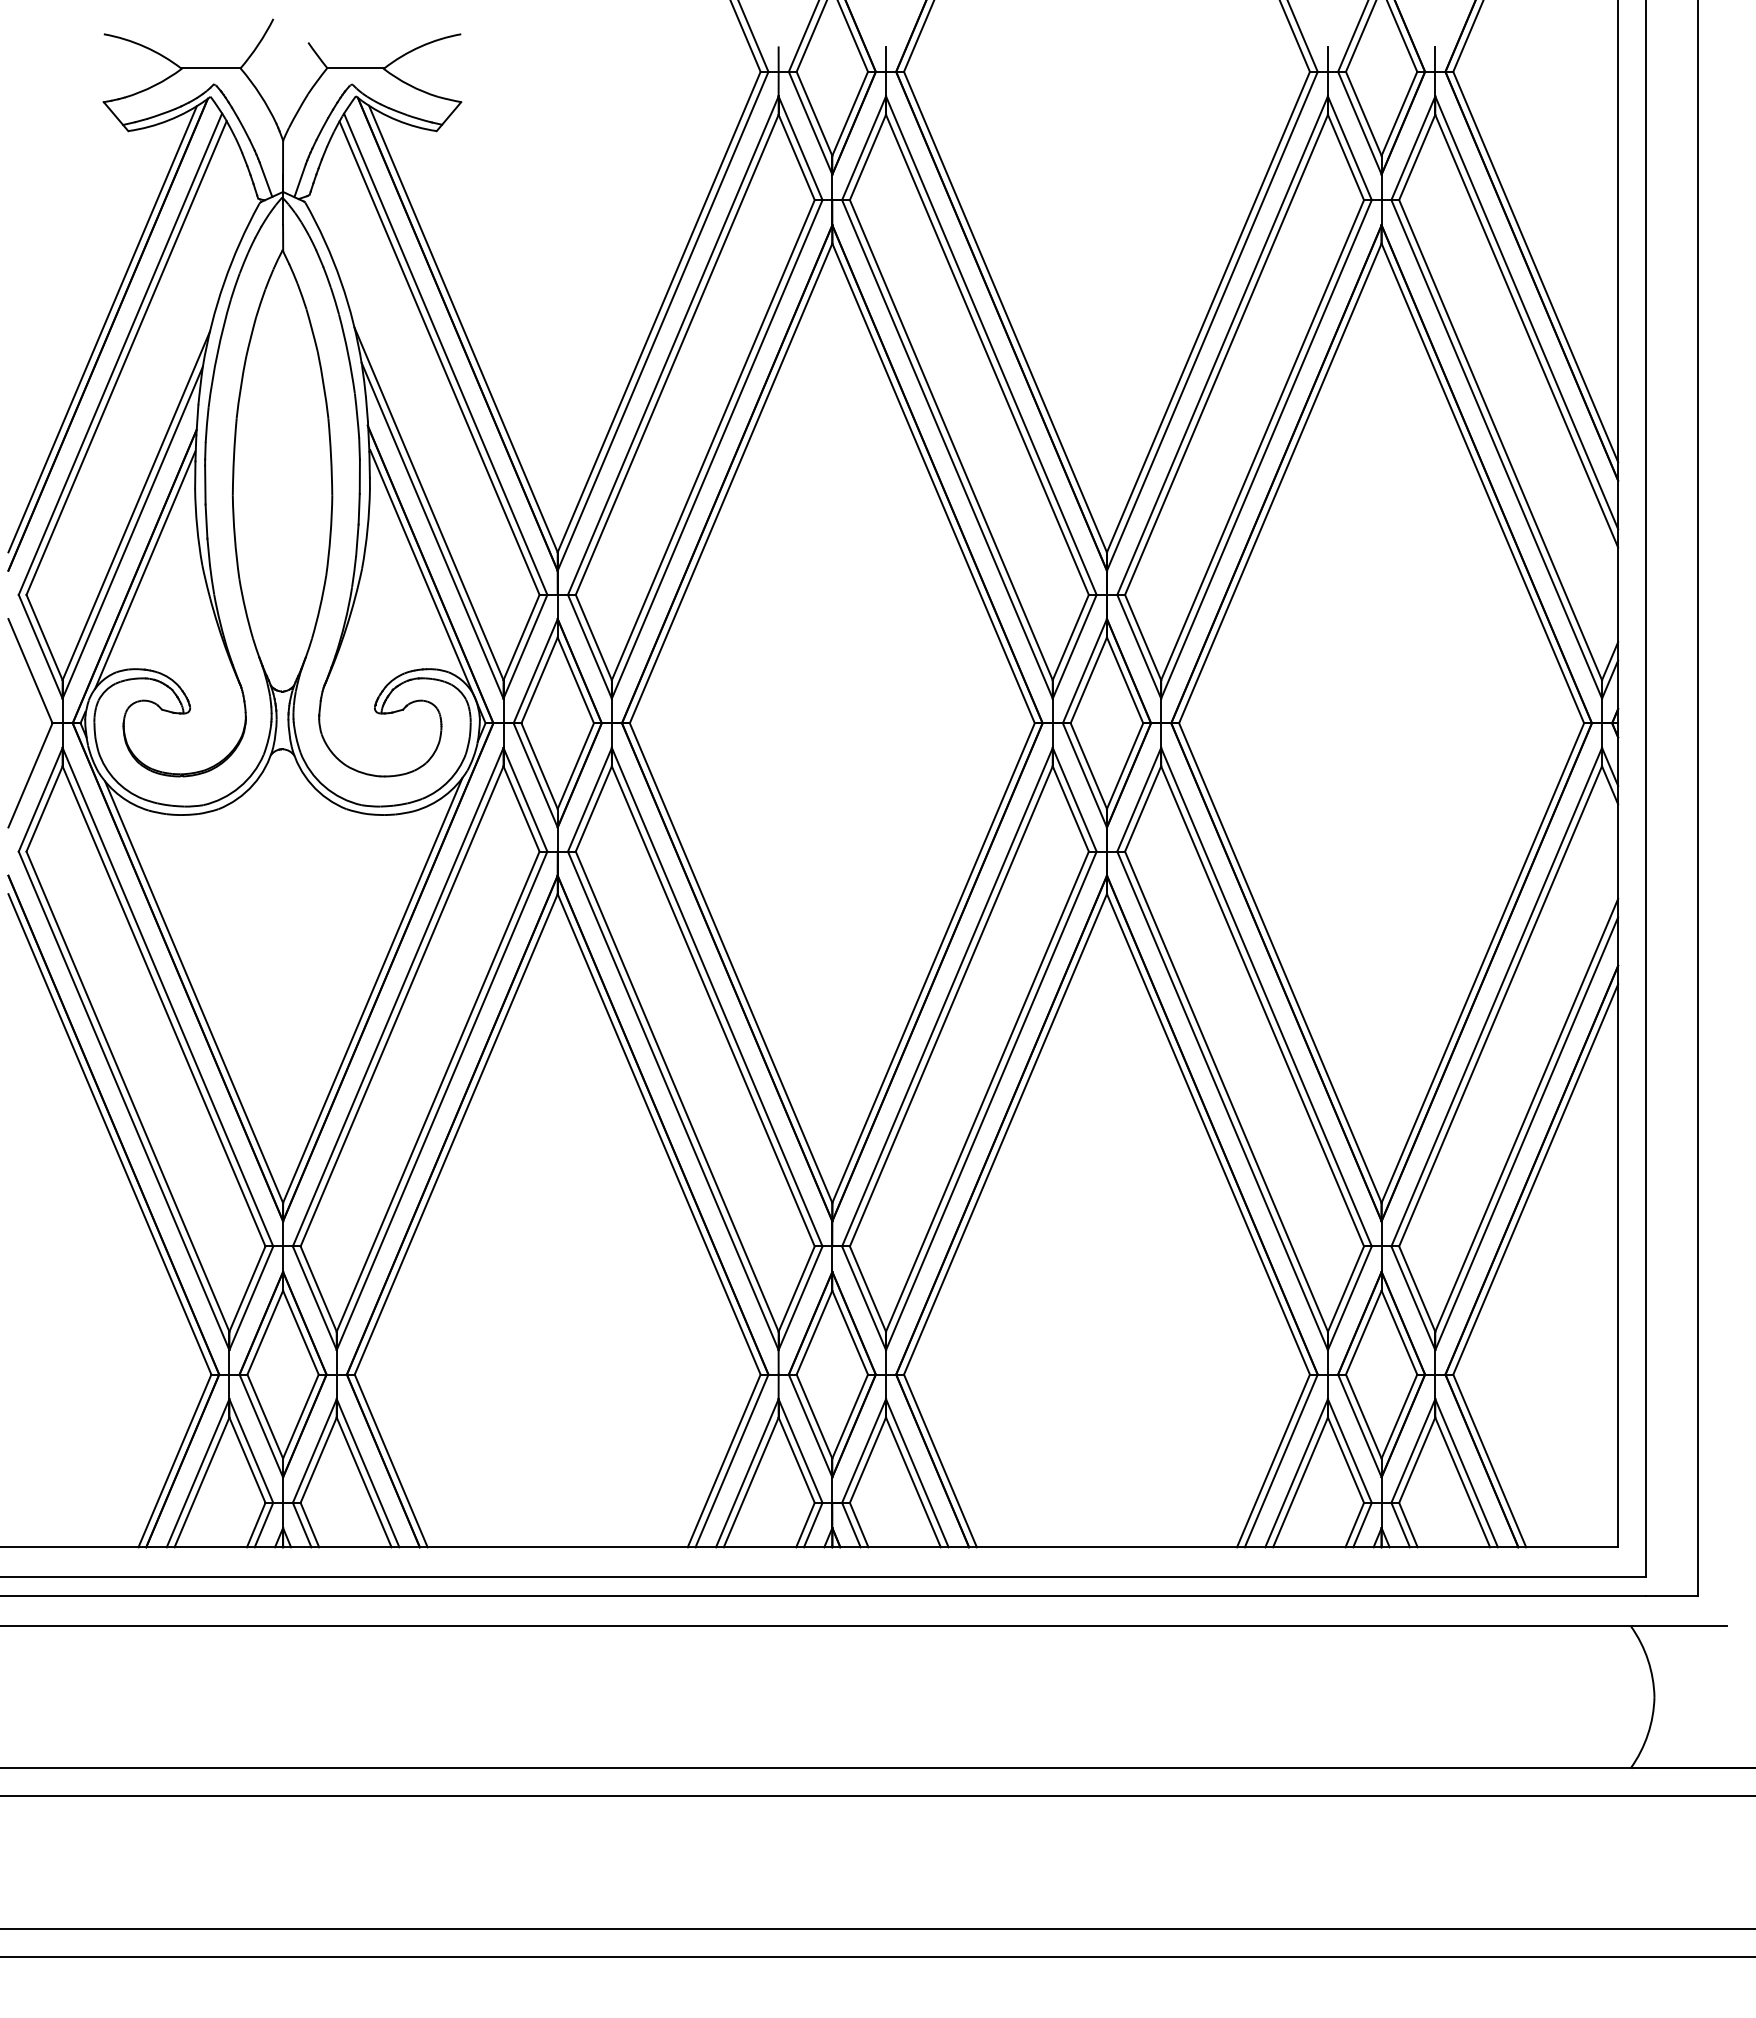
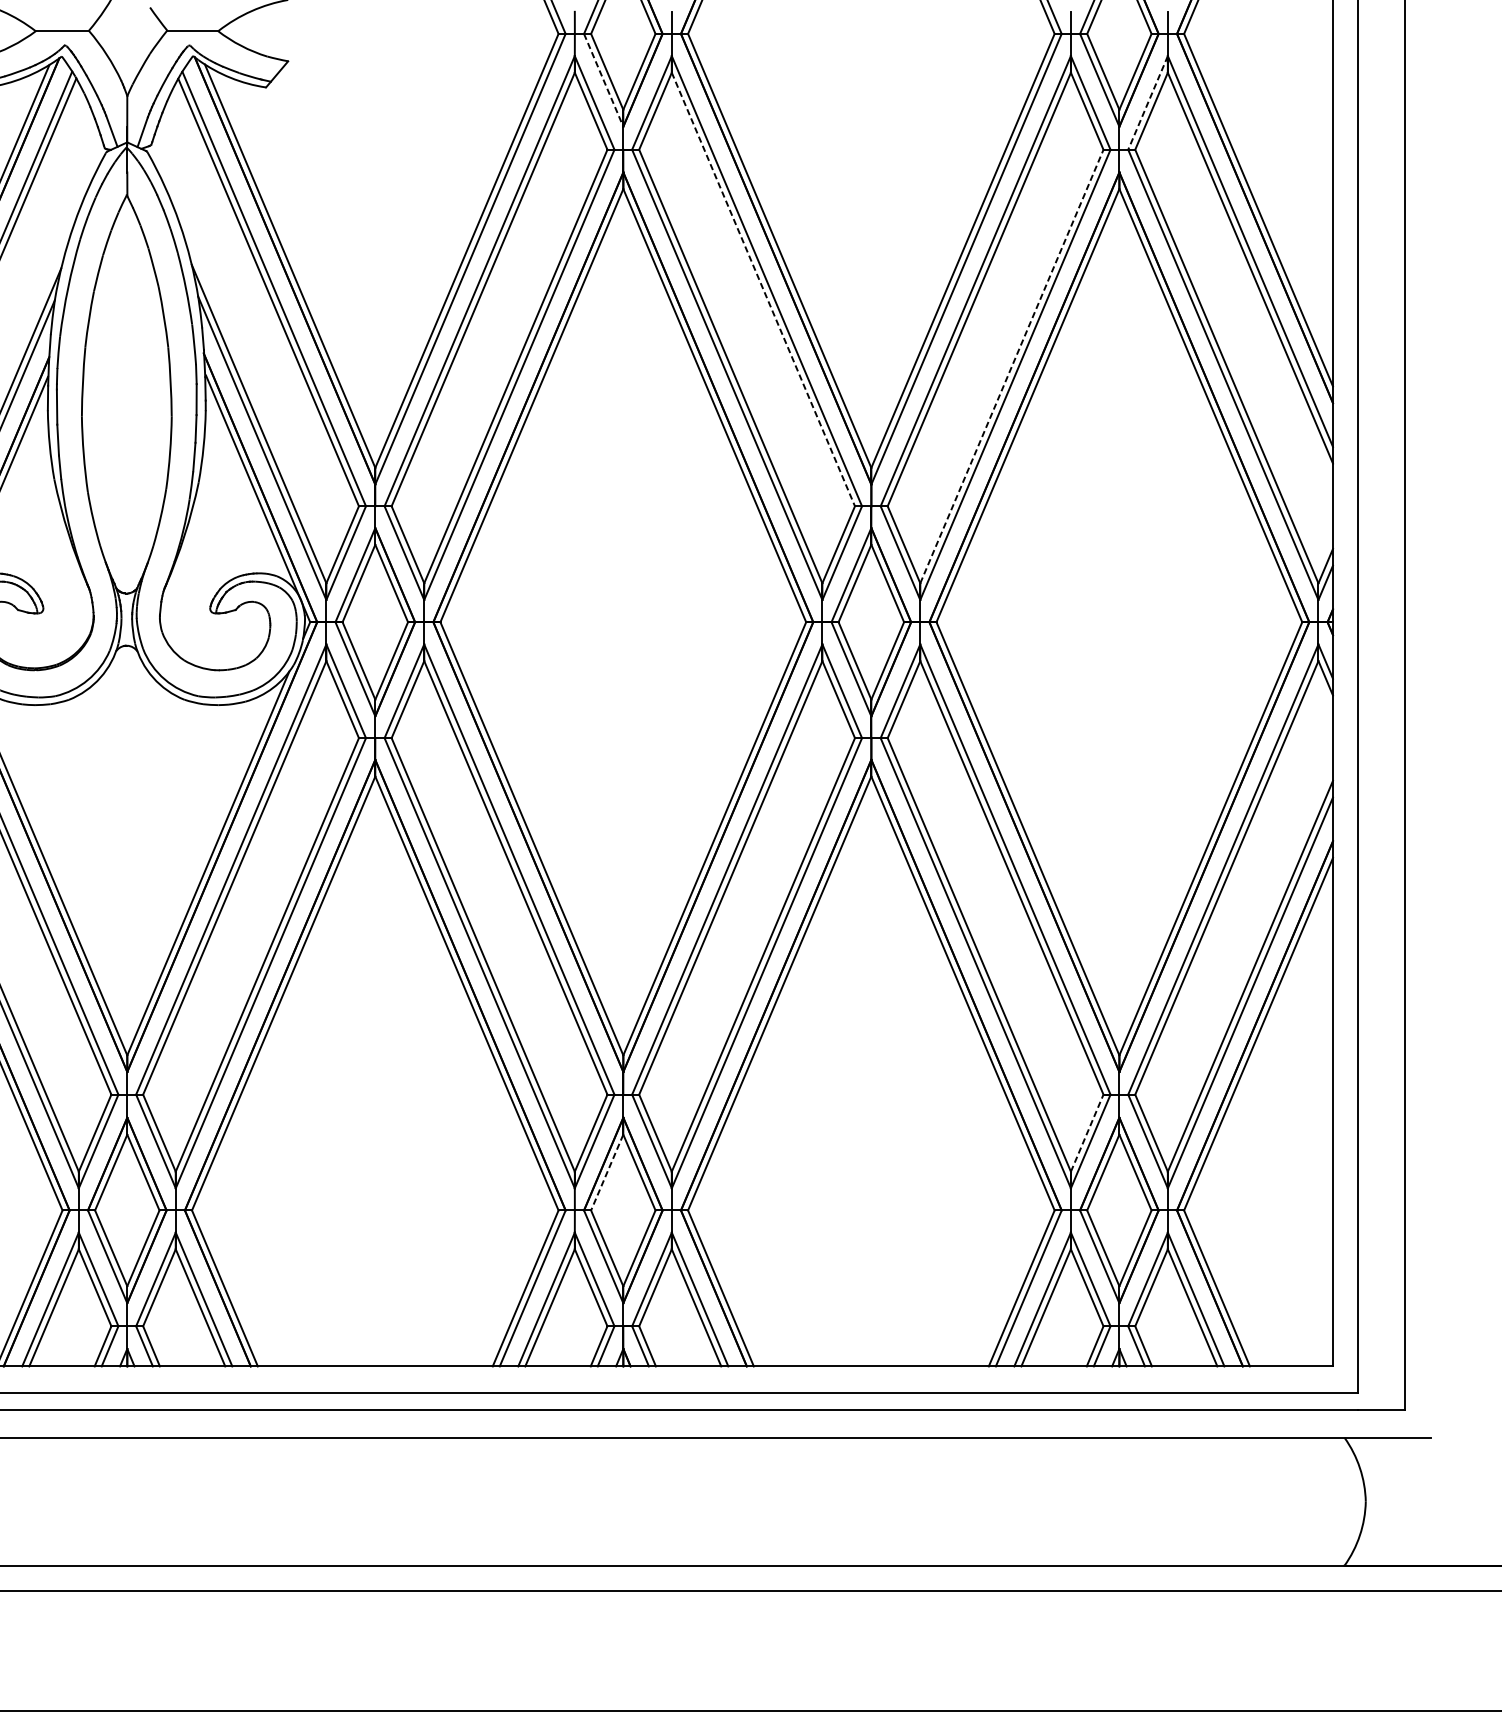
line: (810, 123) -> (603, 80), solid -> dashed
line: (1413, 148) -> (1148, 103), solid -> dashed
line: (987, 354) -> (763, 289), solid -> dashed
line: (1262, 440) -> (1011, 366), solid -> dashed
line: (1346, 1288) -> (1087, 1132), solid -> dashed
line: (814, 1332) -> (607, 1172), solid -> dashed

